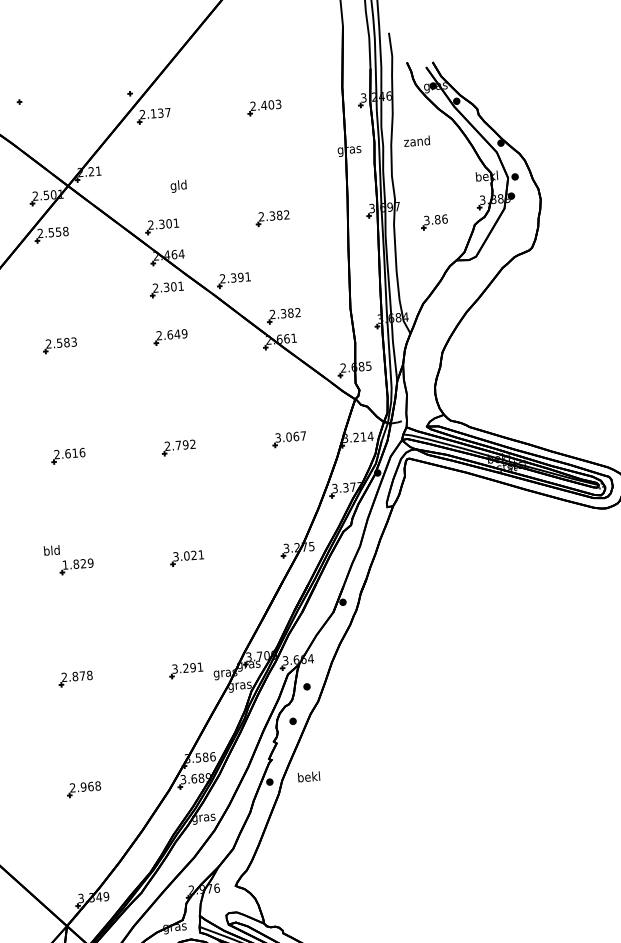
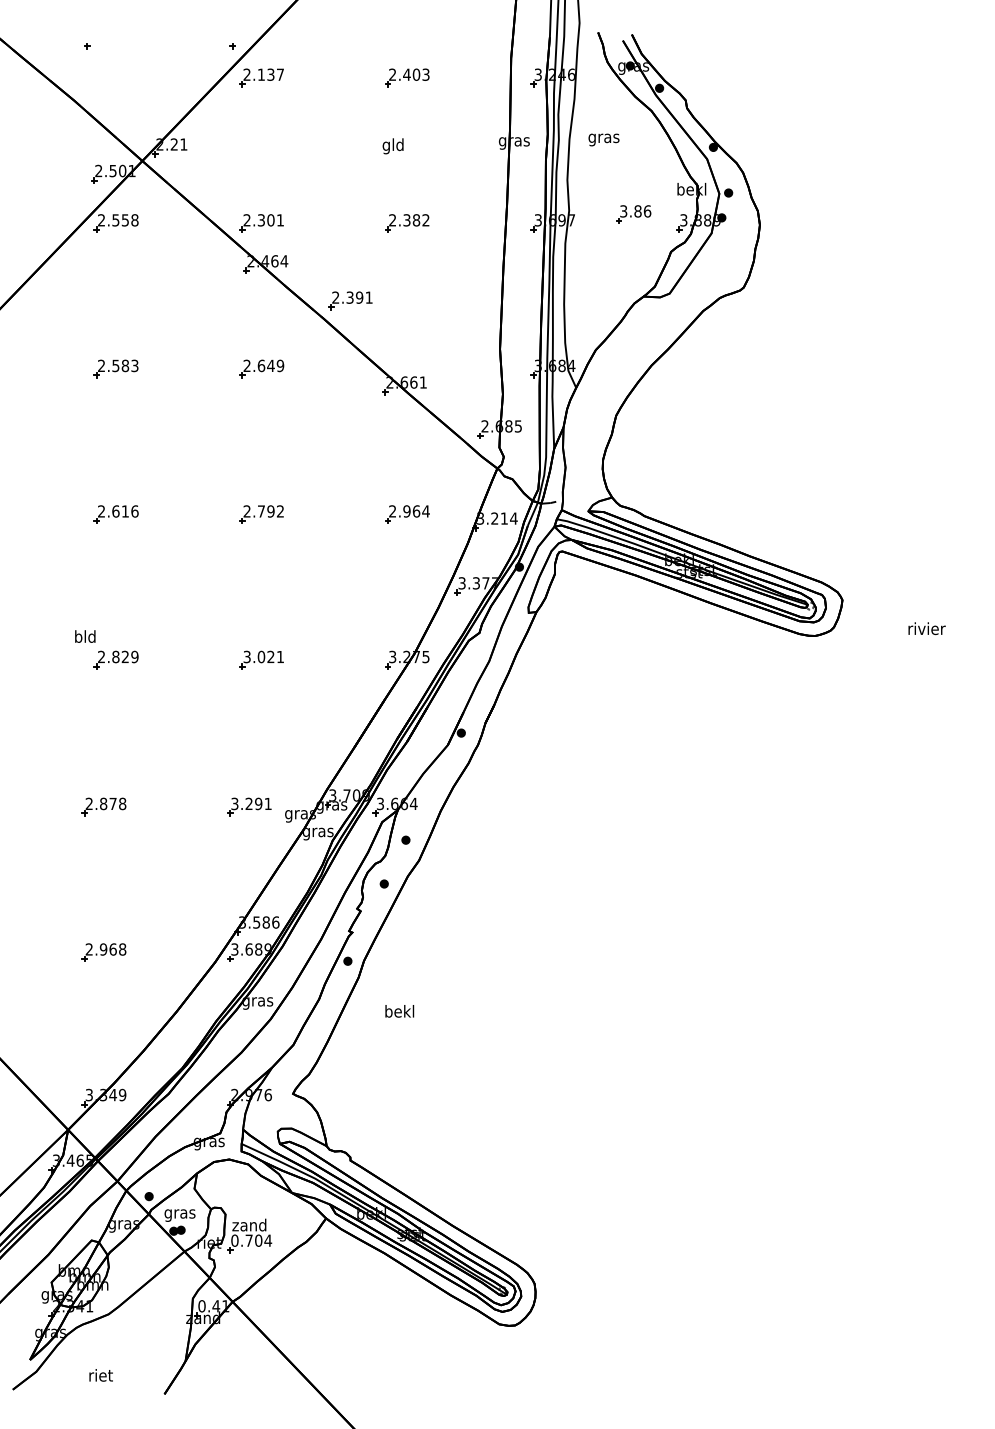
text: (417, 142) -> (603, 138), zand -> gras
text: (178, 186) -> (392, 146), moved
part: (434, 222) -> (633, 214), moved
part: (166, 289) -> (261, 306), removed
part: (284, 316) -> (412, 352), removed
text: (290, 436) -> (409, 511), 3.067 -> 2.964
text: (65, 564) -> (101, 656), 1.829 -> 2.829
text: (308, 777) -> (399, 1011), moved

